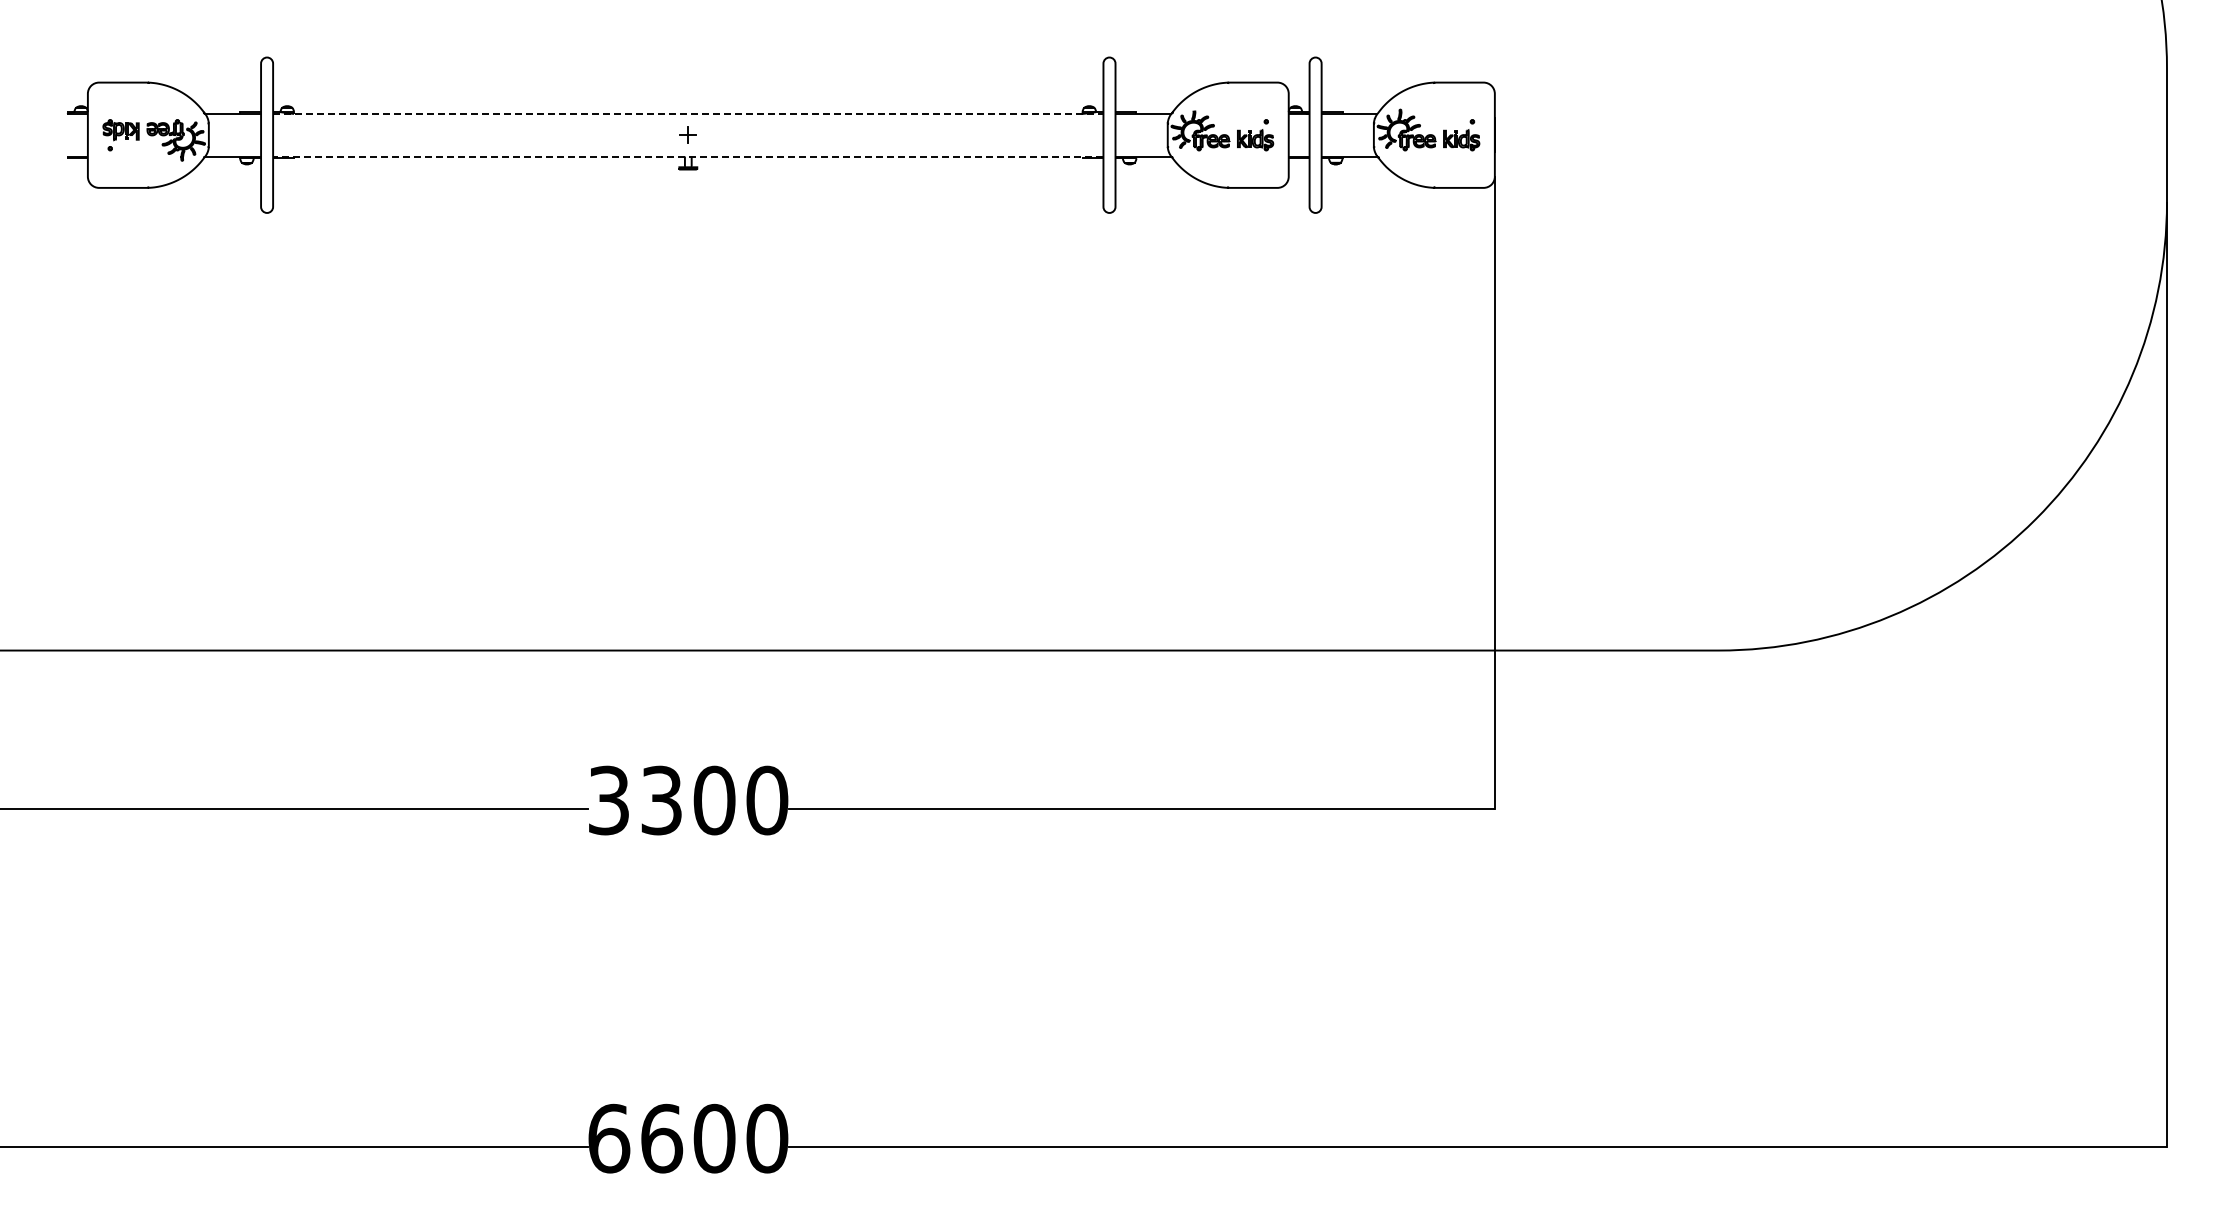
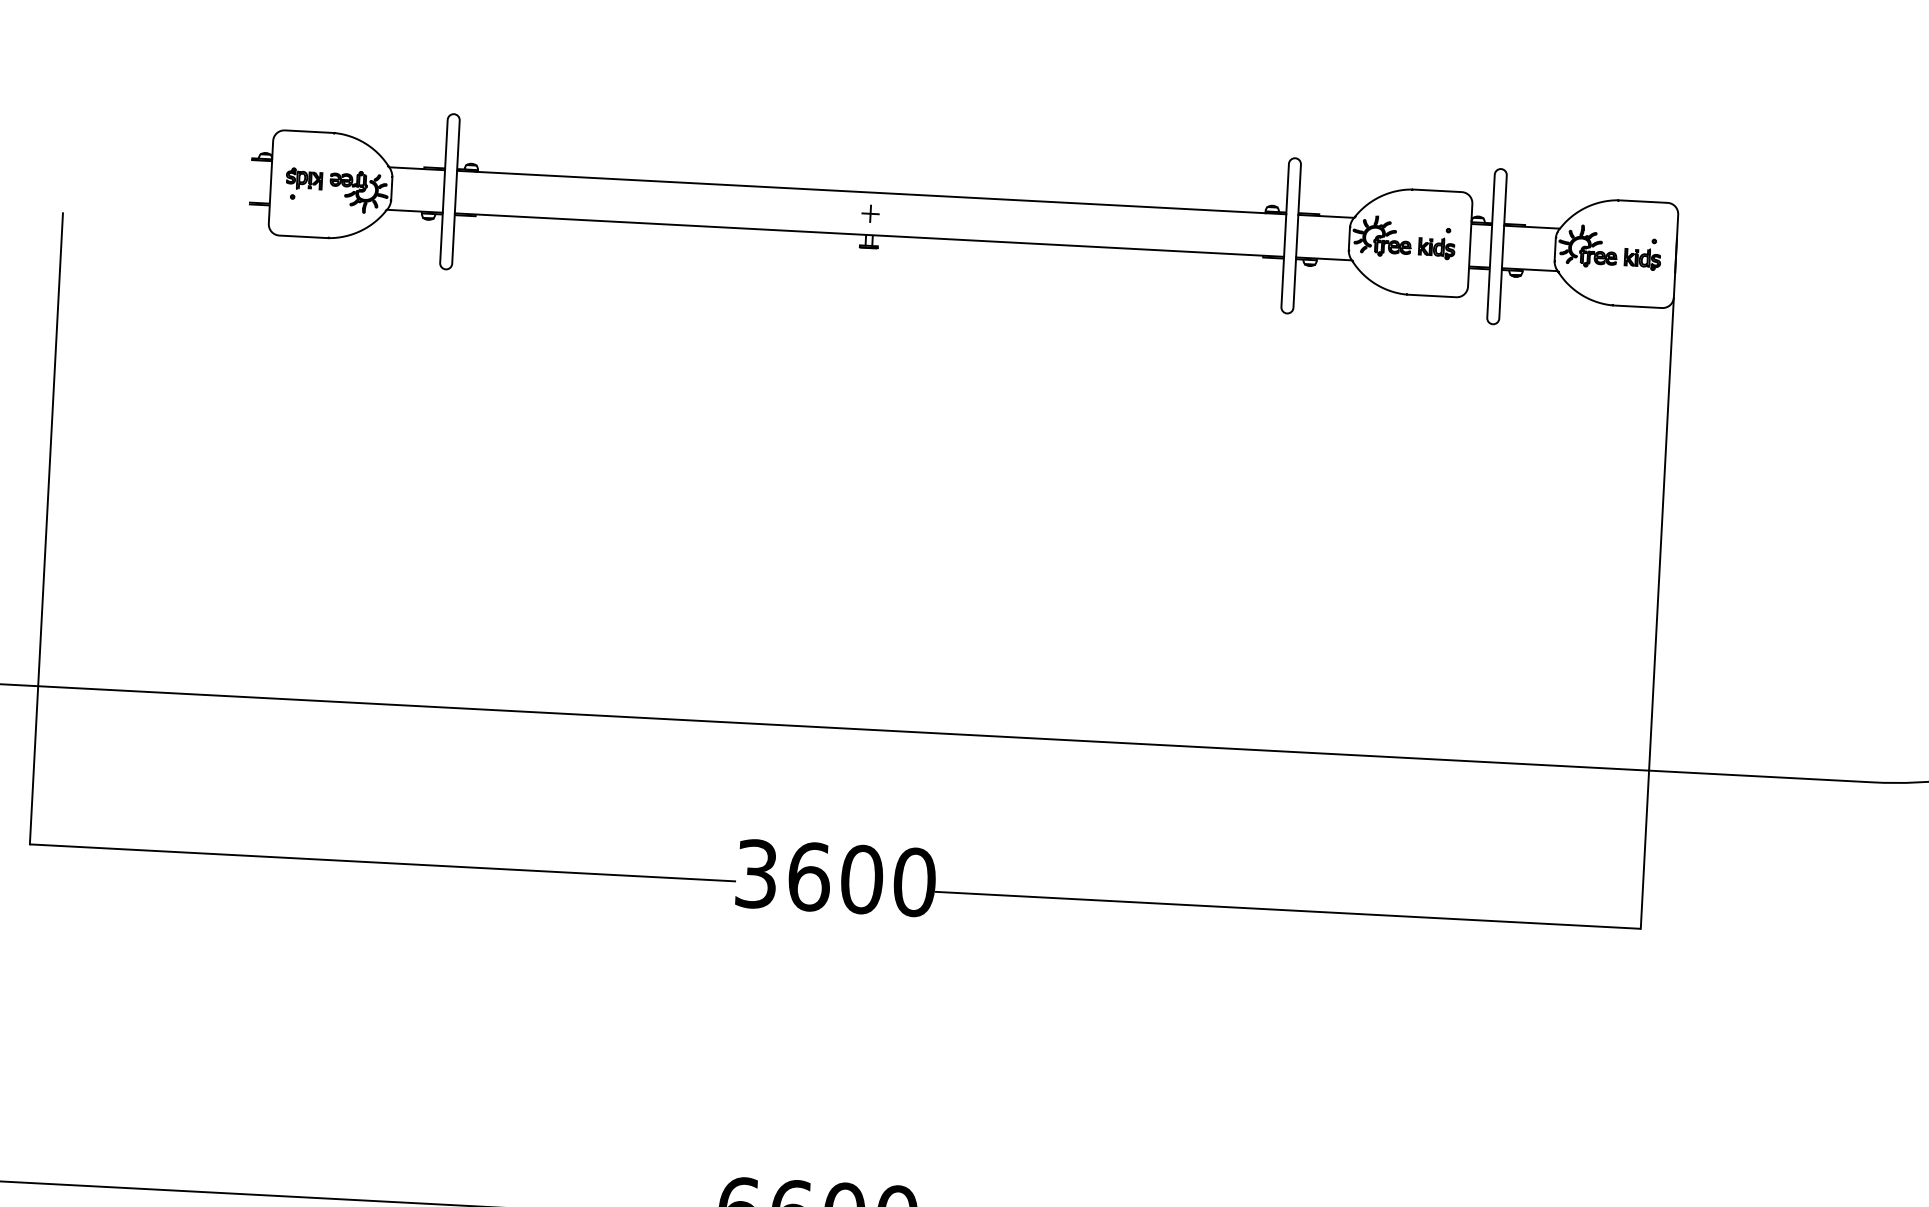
line: (688, 113) -> (871, 192), dashed -> solid
line: (687, 156) -> (868, 235), dashed -> solid
text: (662, 800) -> (810, 876), 3300 -> 3600

